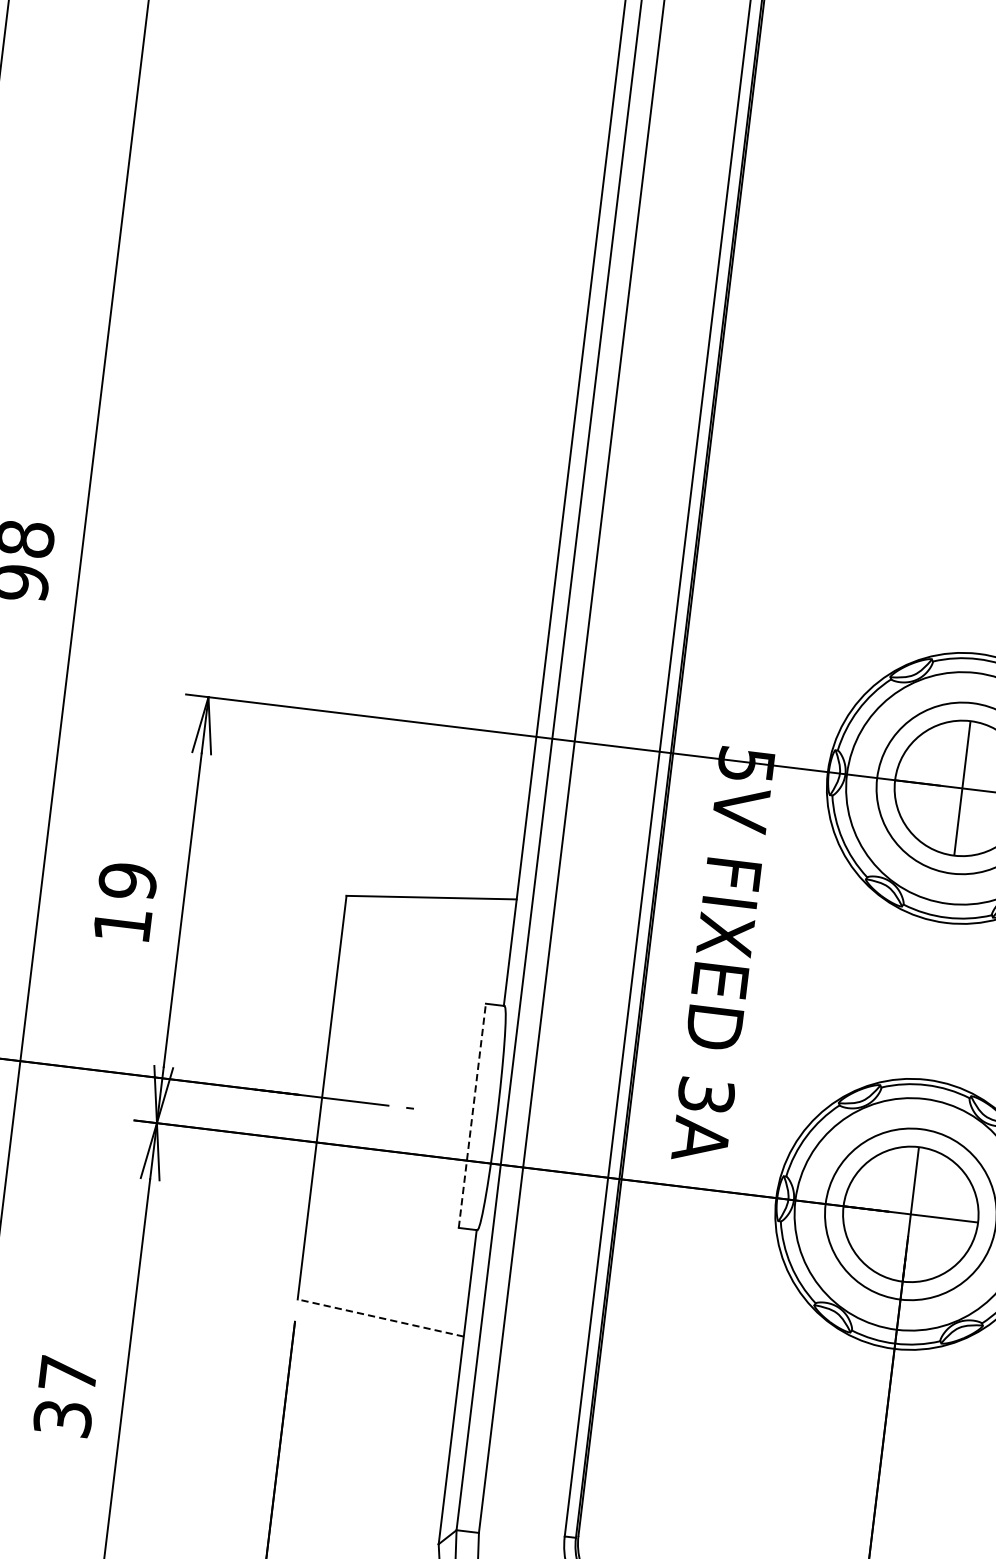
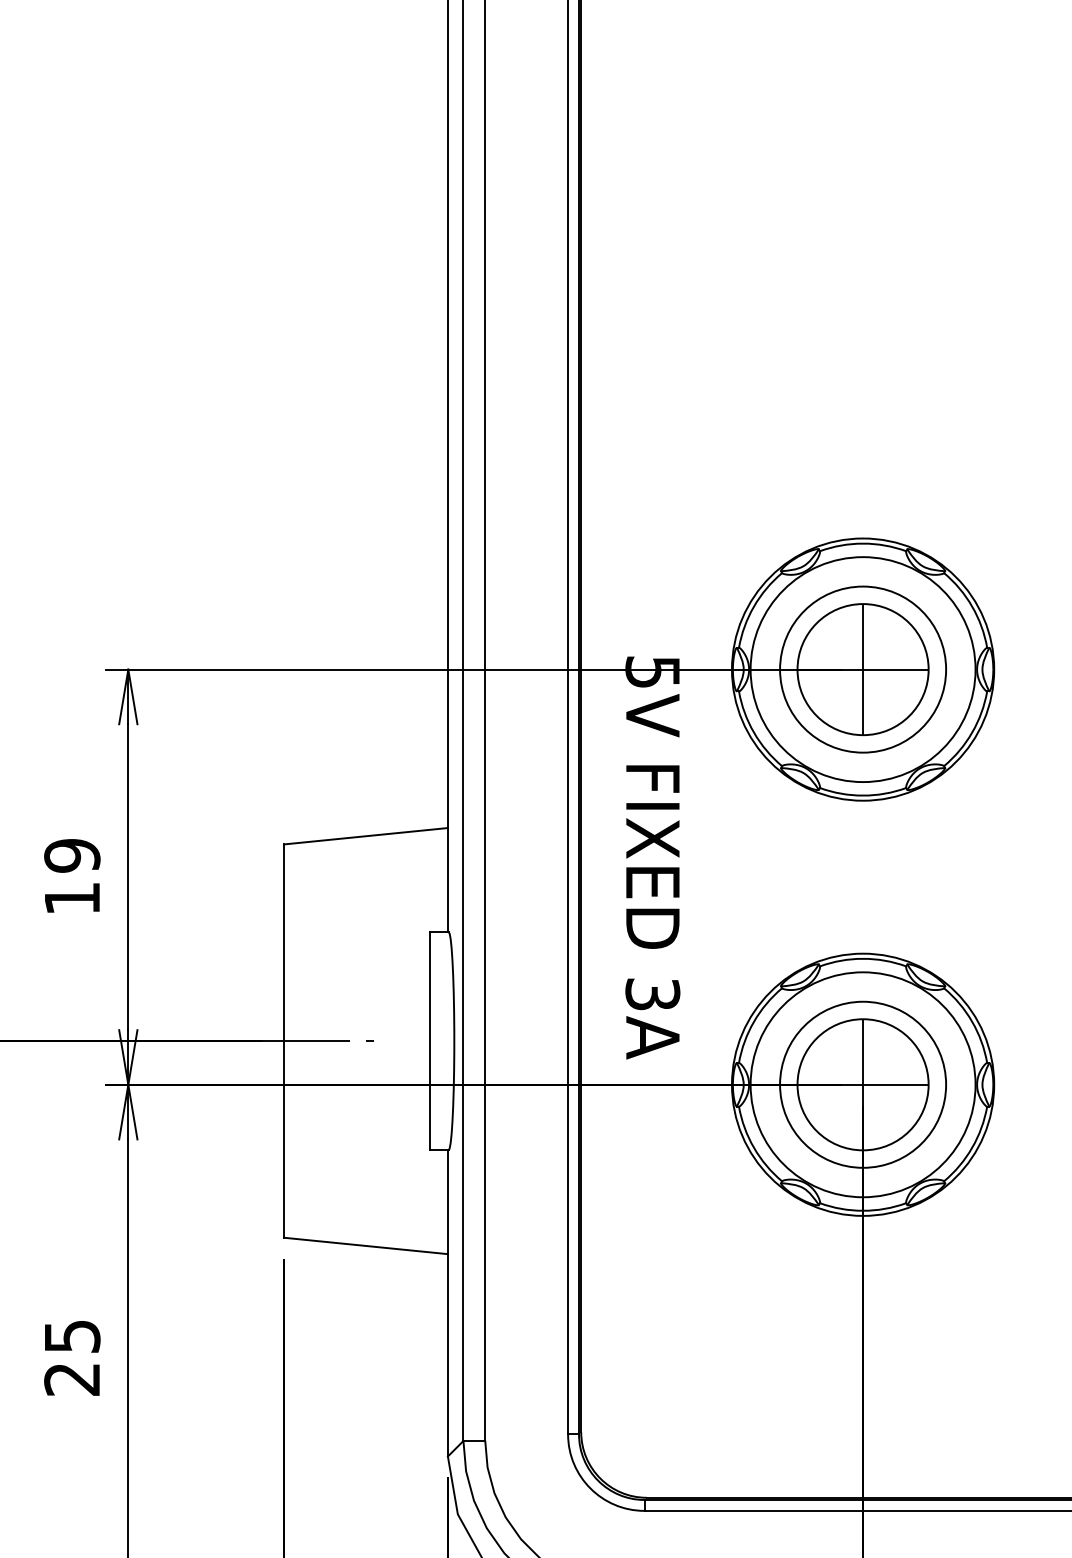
line: (472, 1115) -> (430, 1040), dashed -> solid
line: (380, 1317) -> (365, 1245), dashed -> solid
text: (65, 1396) -> (72, 1357), 37 -> 25

